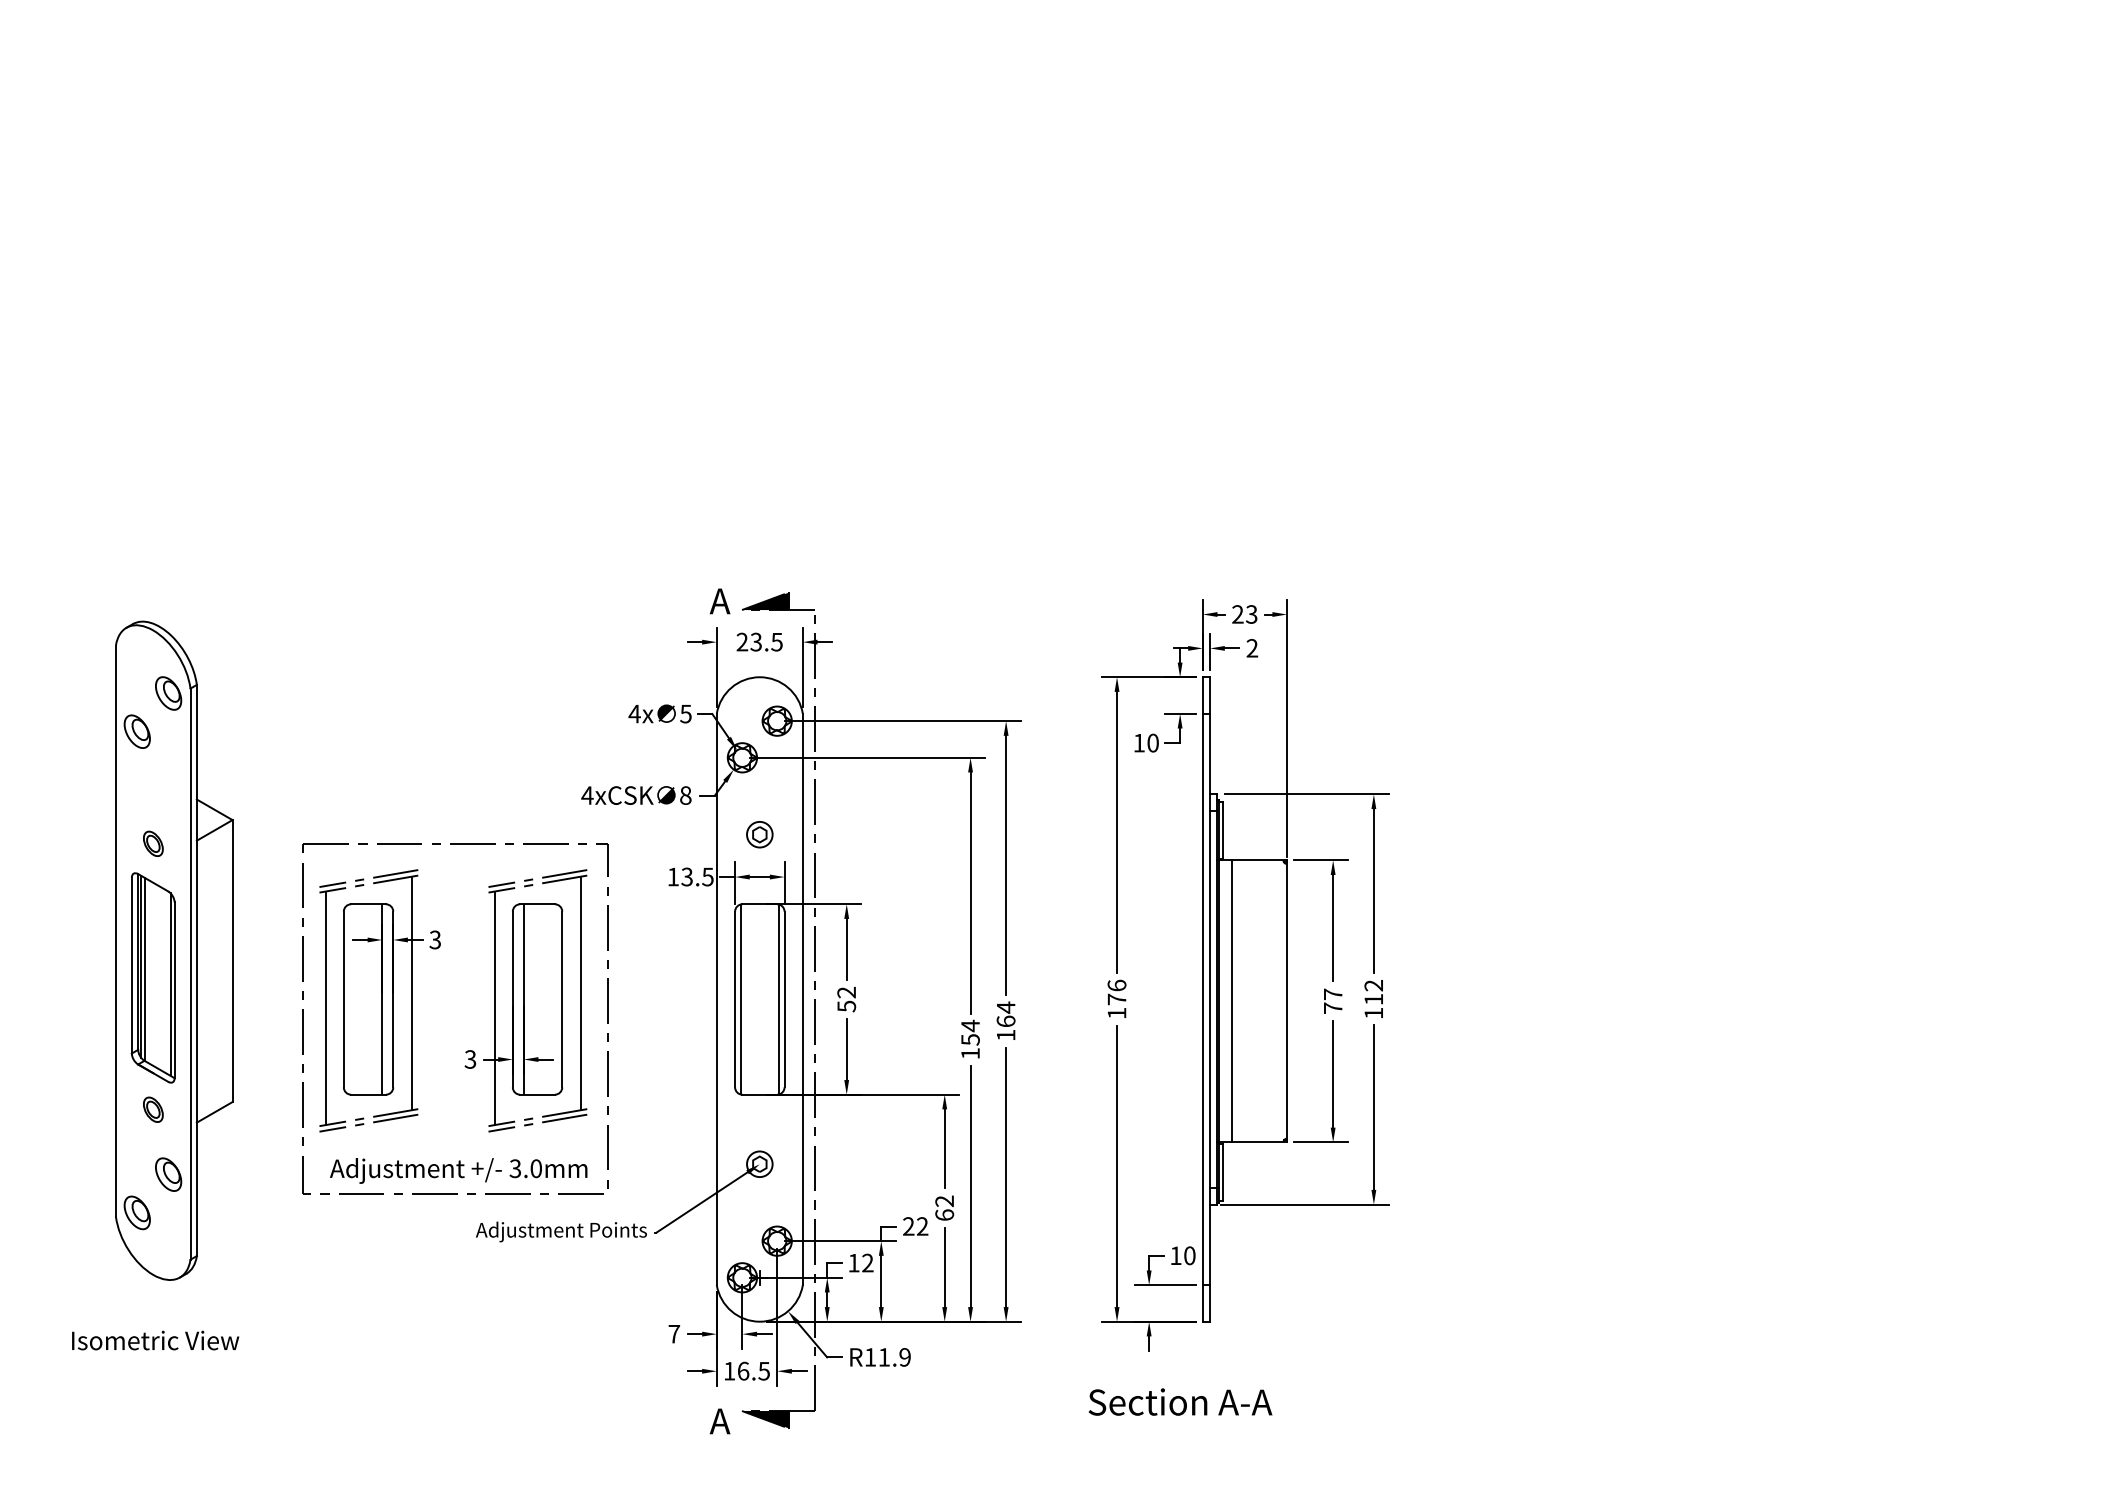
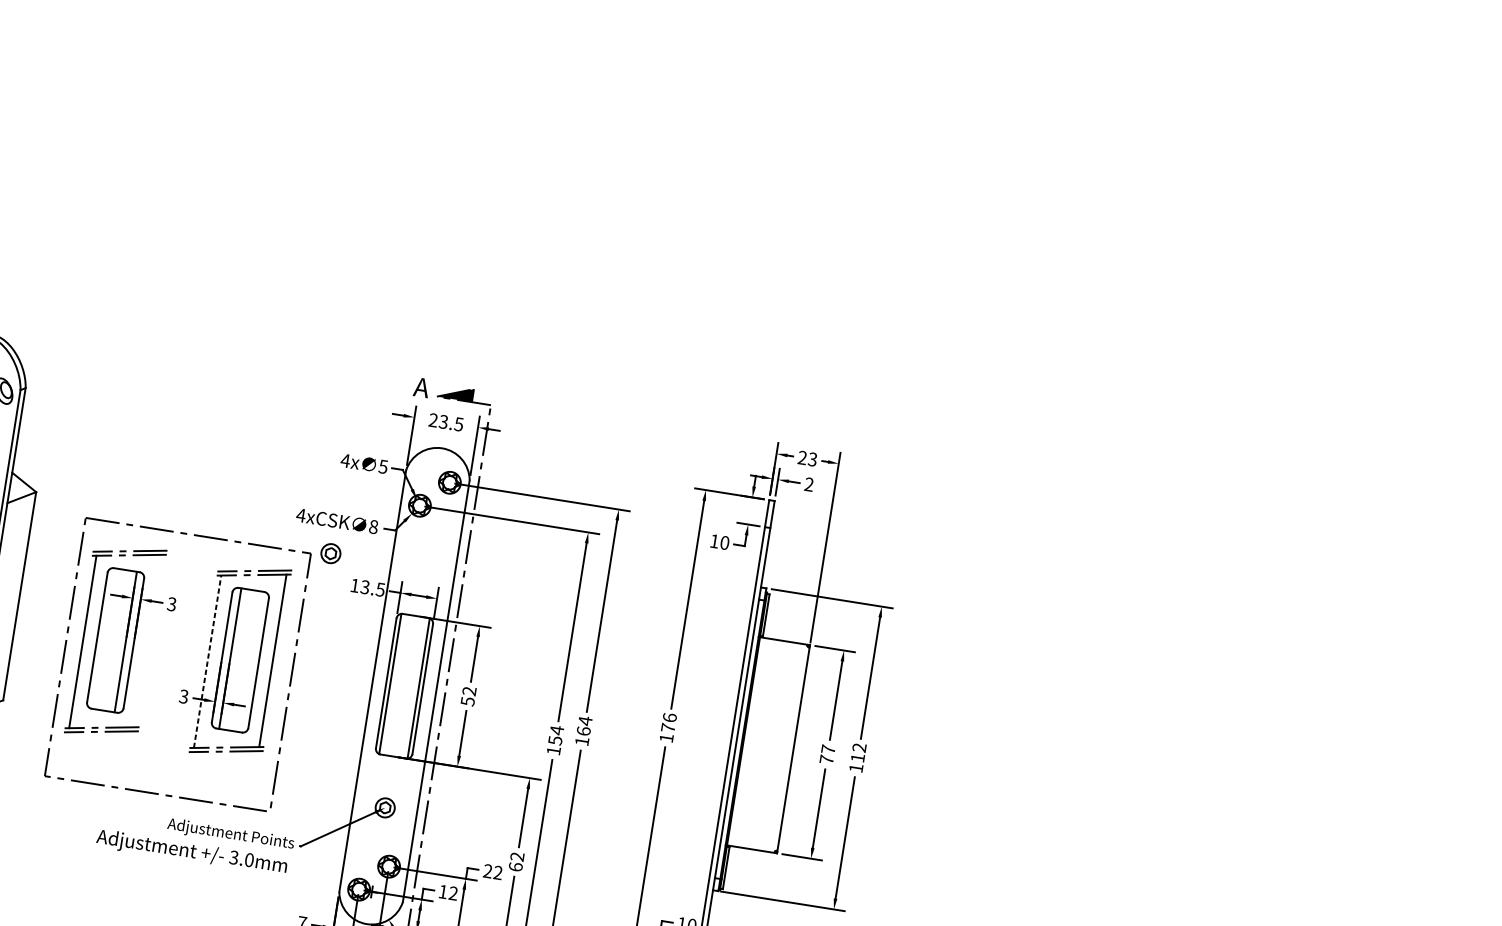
part: (759, 834) -> (330, 553), moved
line: (411, 993) -> (148, 641), removed
line: (1232, 1001) -> (753, 742), removed
line: (494, 1008) -> (207, 661), solid -> dashed
text: (458, 1170) -> (191, 852), moved

